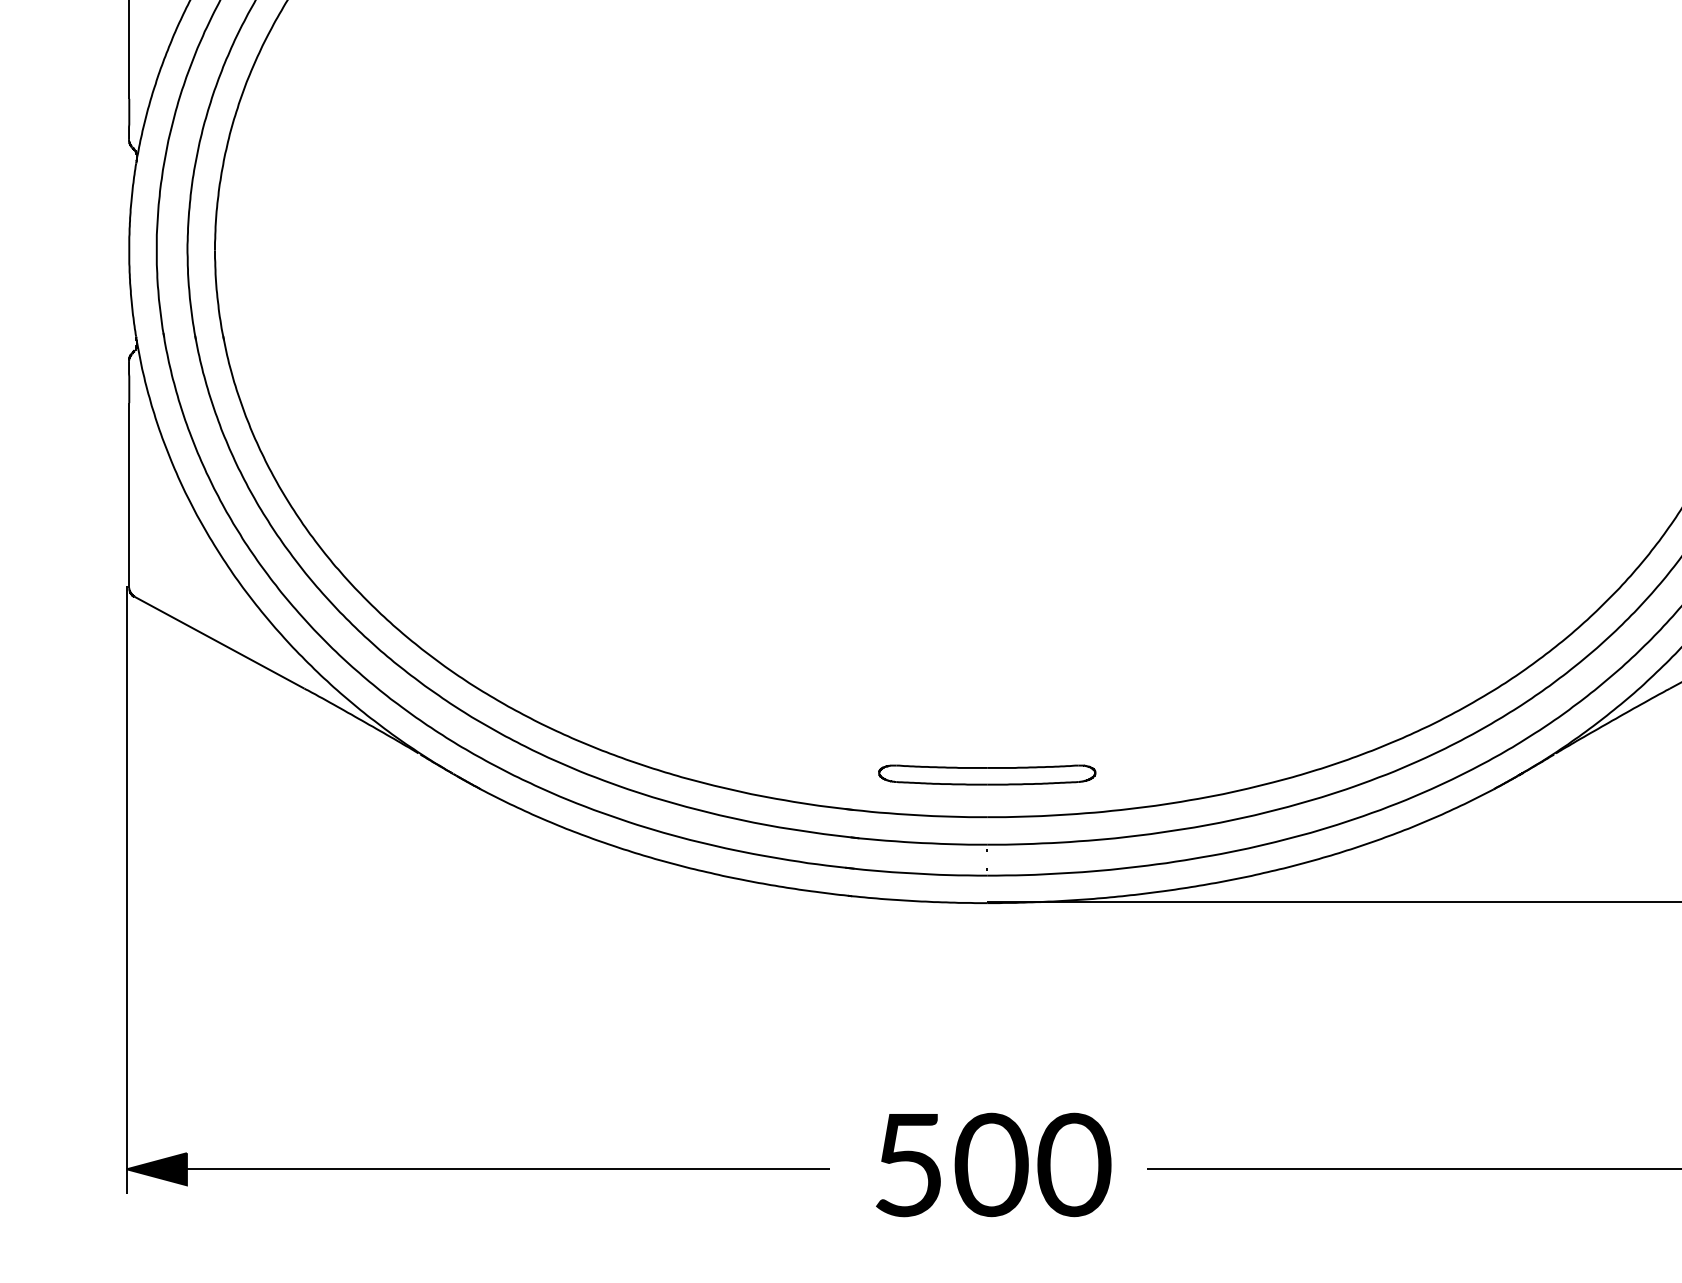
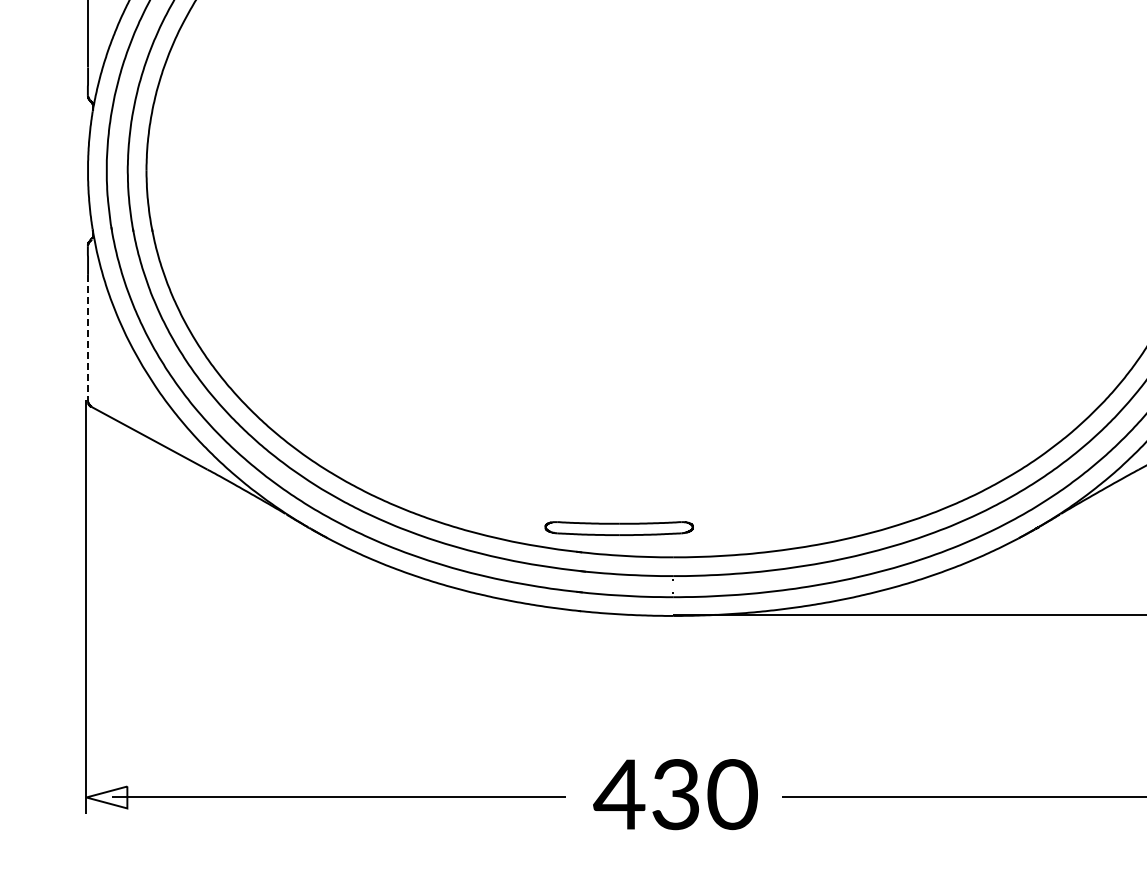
line: (129, 494) -> (88, 337), solid -> dashed
part: (986, 774) -> (618, 528), moved
text: (949, 1164) -> (647, 794), 500 -> 430
fill: (156, 1169) -> (106, 797), removed

